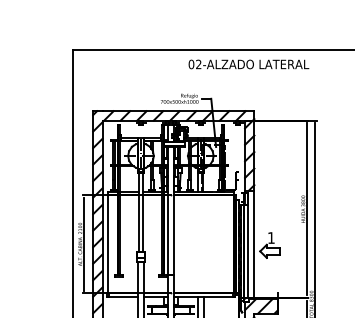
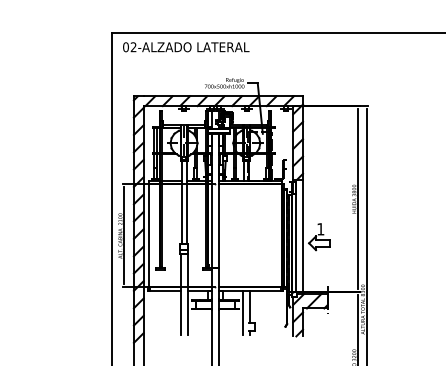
text: (249, 64) -> (186, 47), moved

